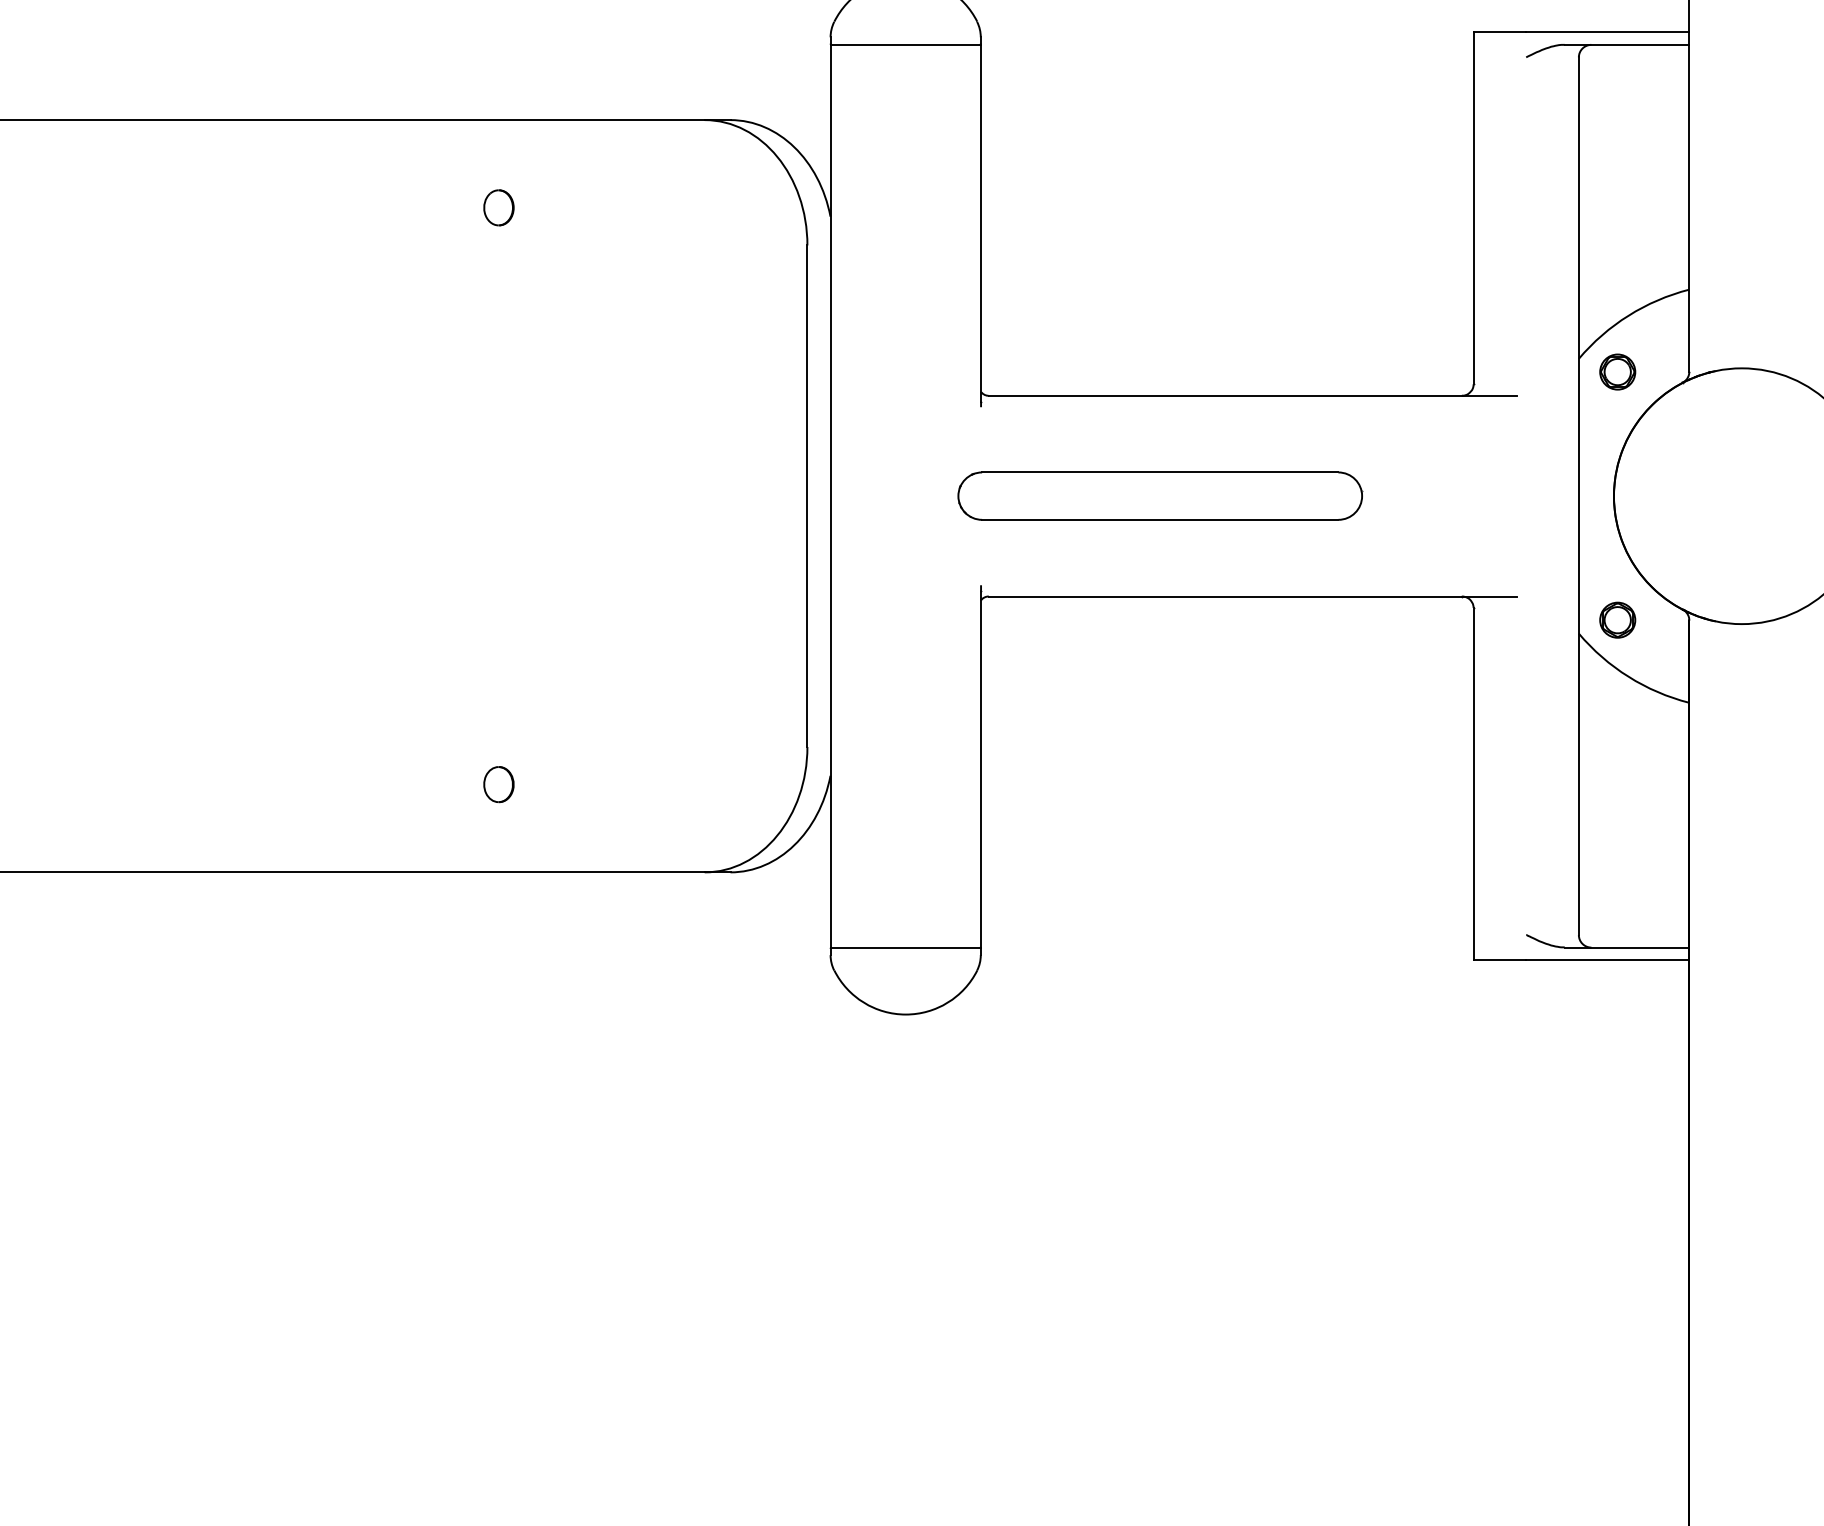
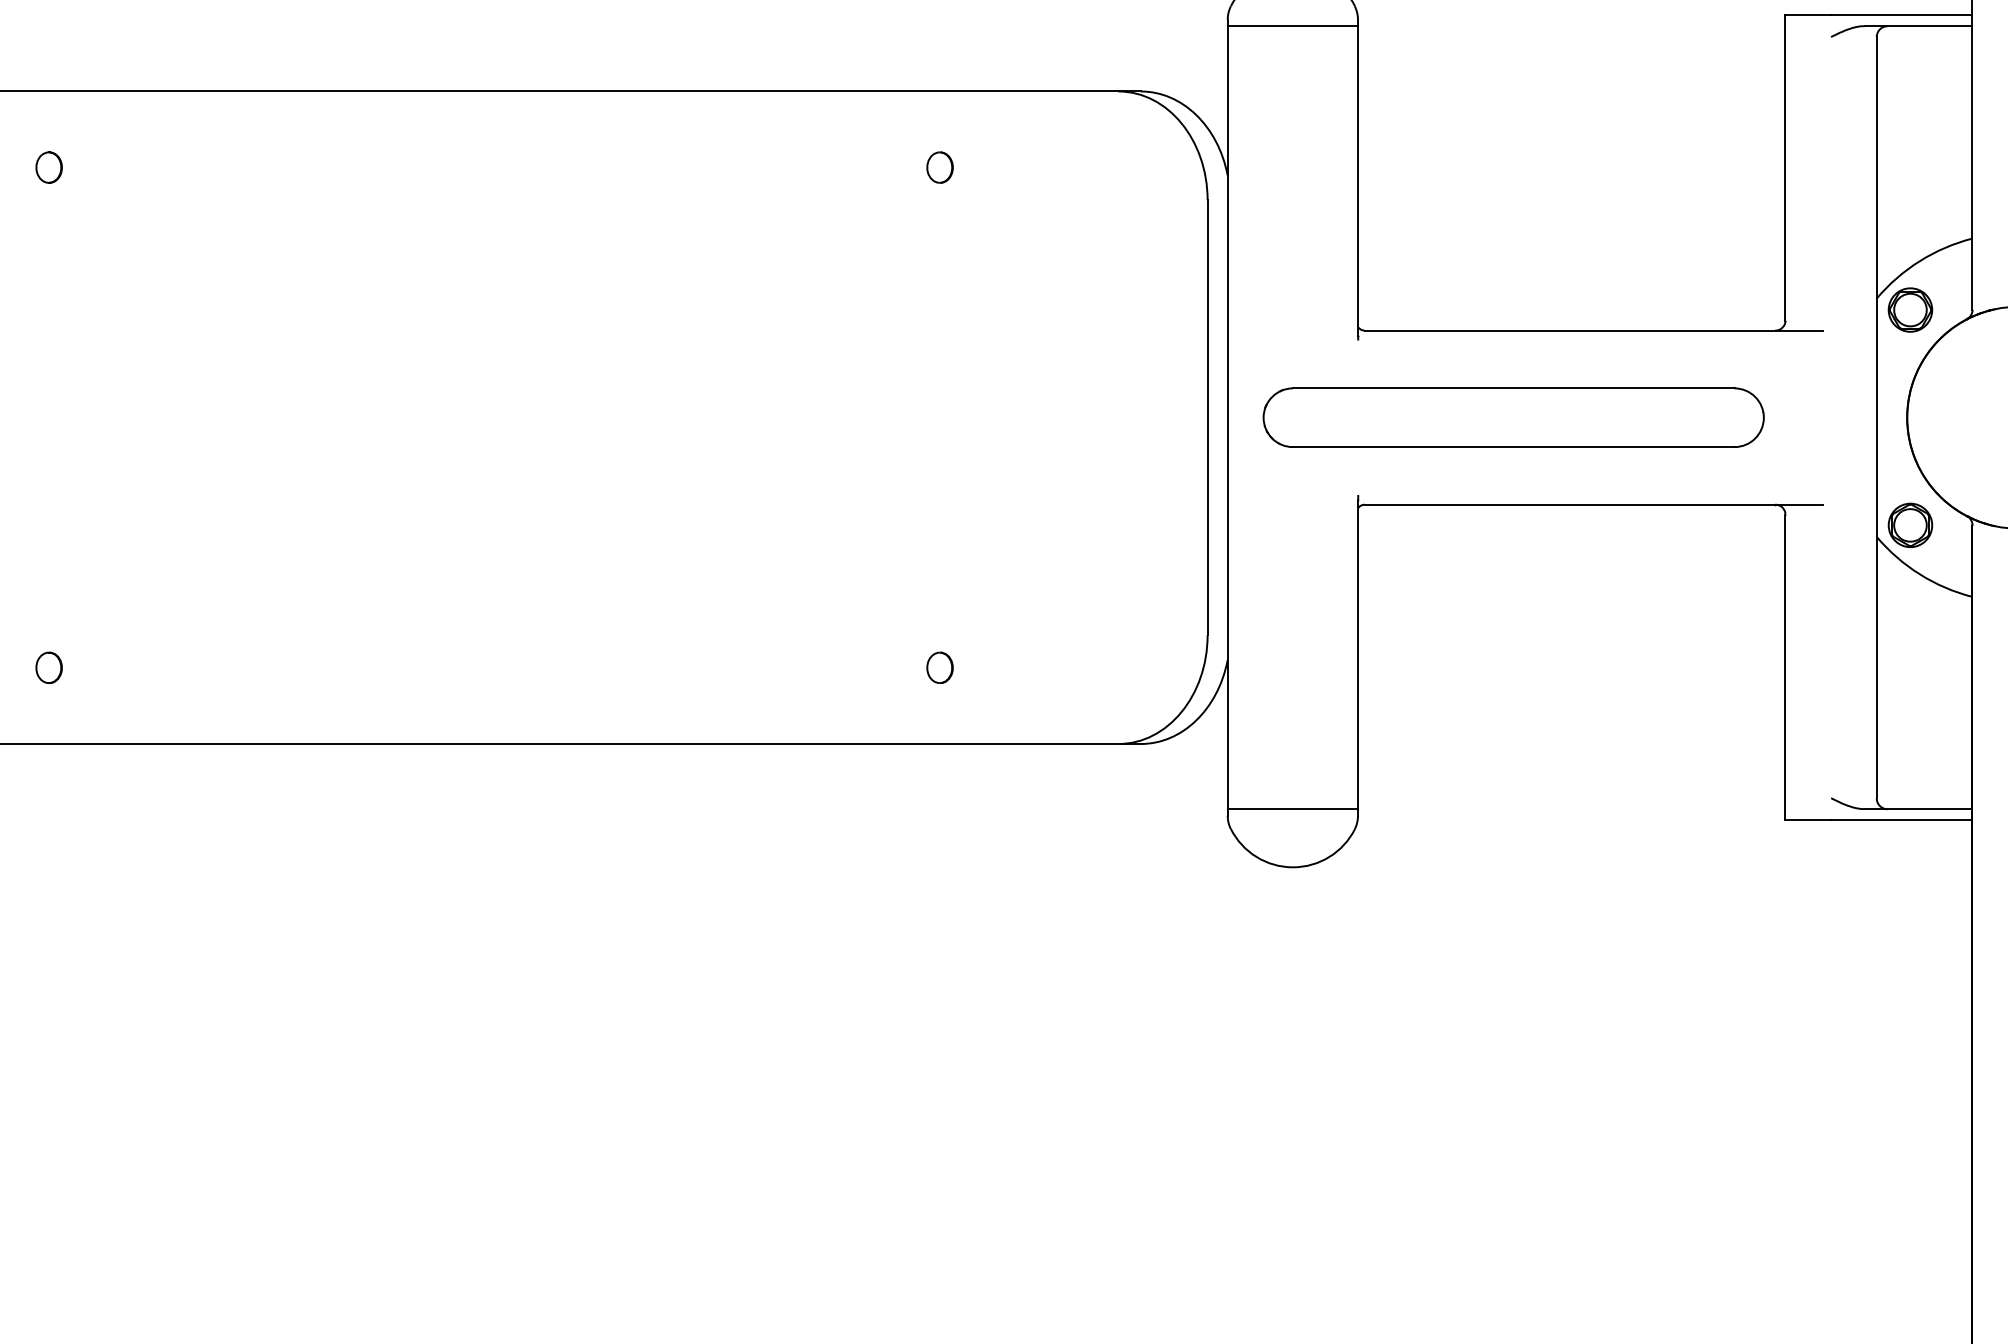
part: (1617, 371) -> (1910, 309), size x1.43
part: (1160, 495) -> (1513, 417), size x1.43
part: (1617, 619) -> (1910, 524), size x1.43

